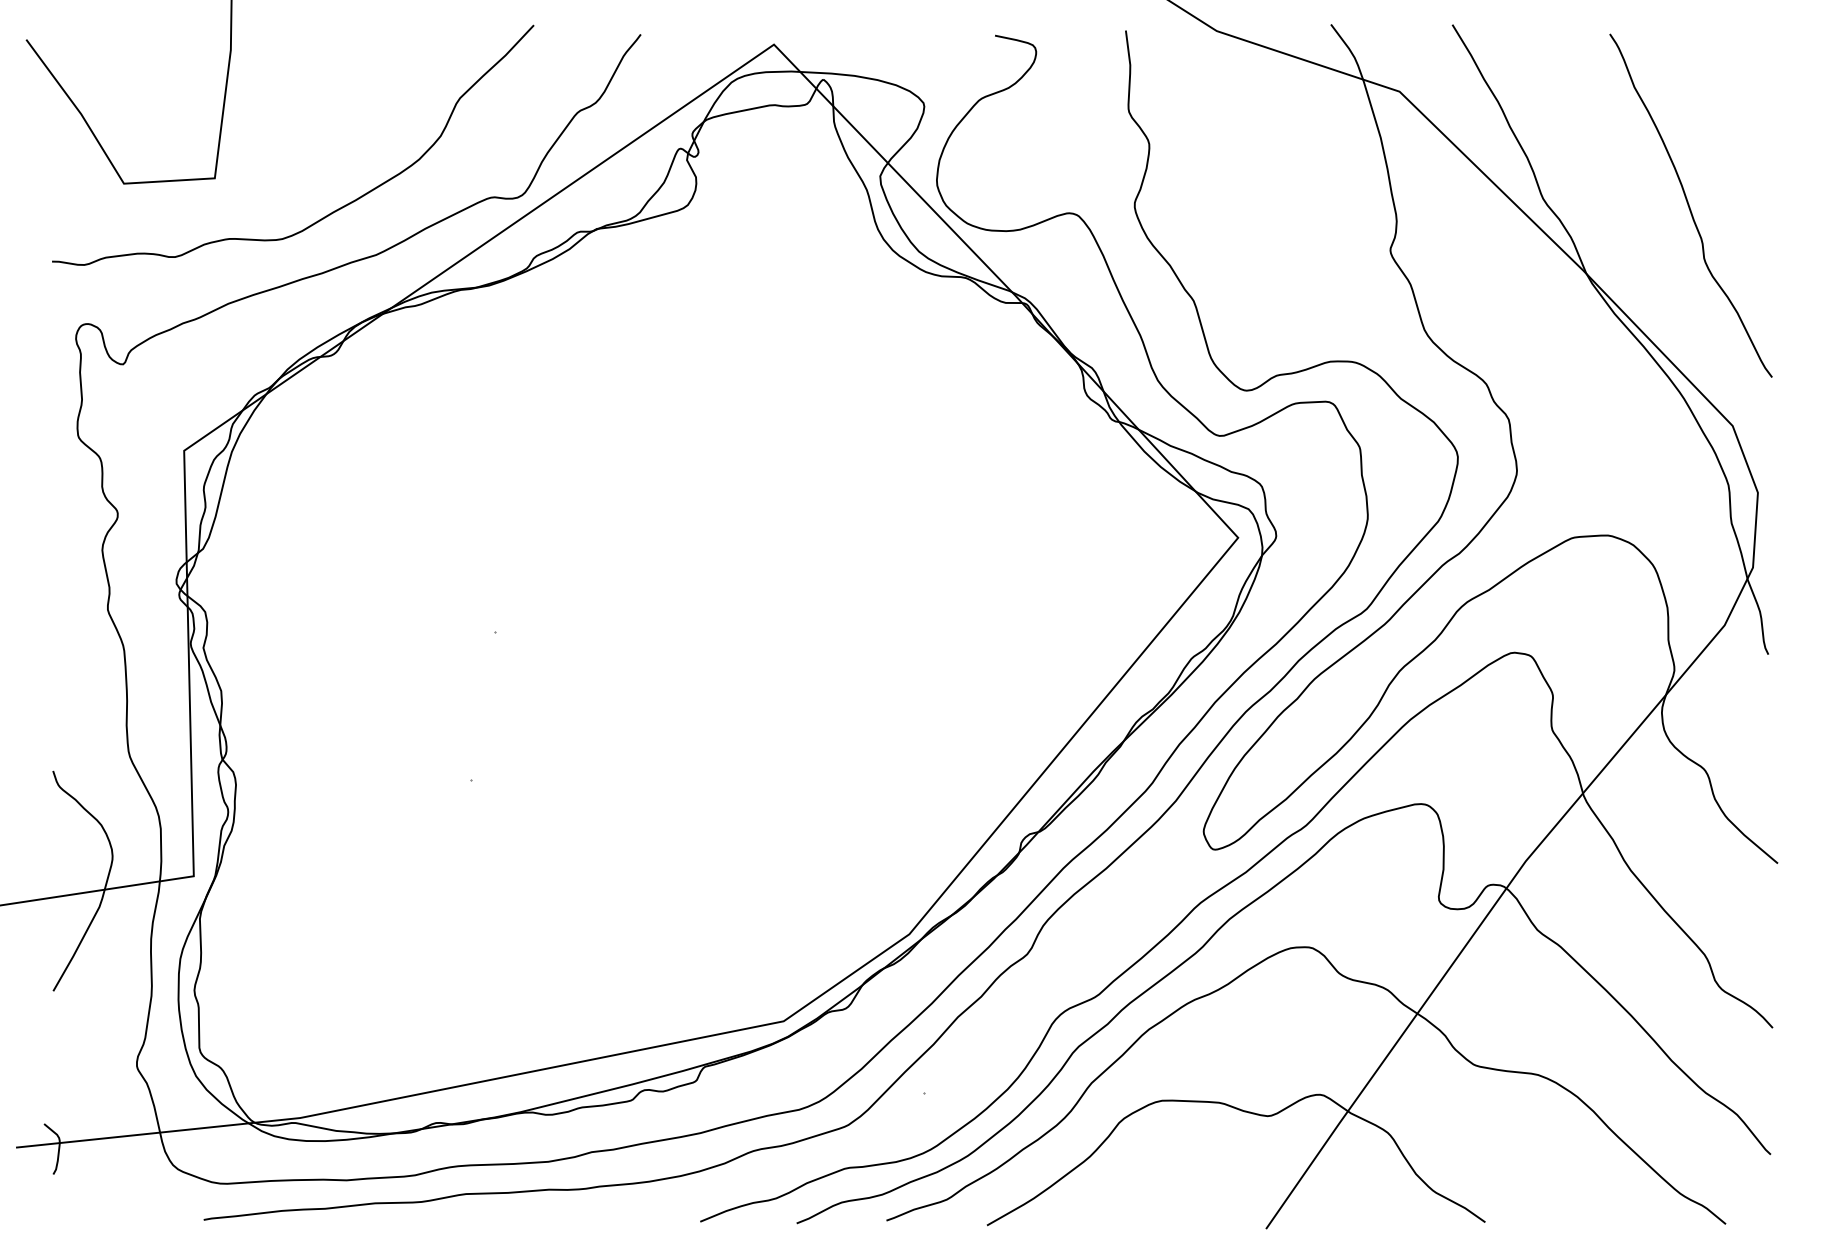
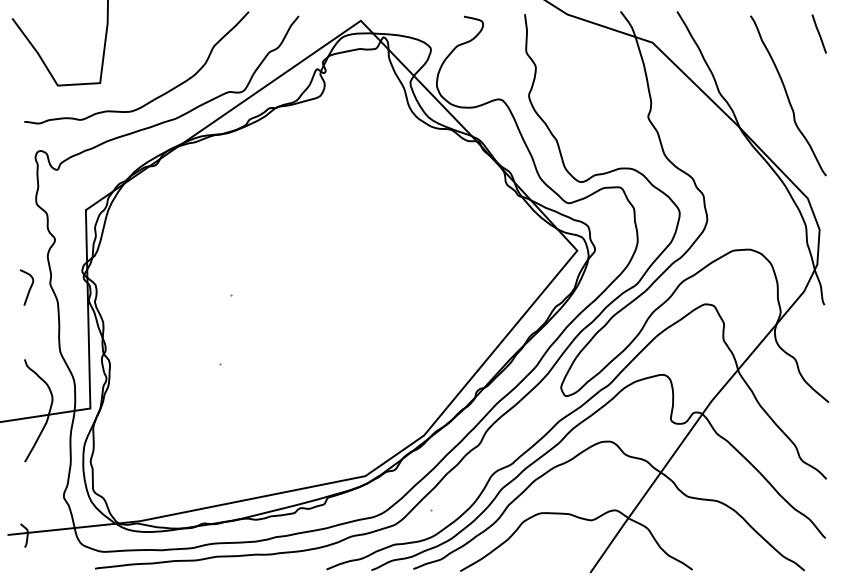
line: (1755, 71) -> (818, 33), added
curve: (63, 616) -> (29, 287), added

